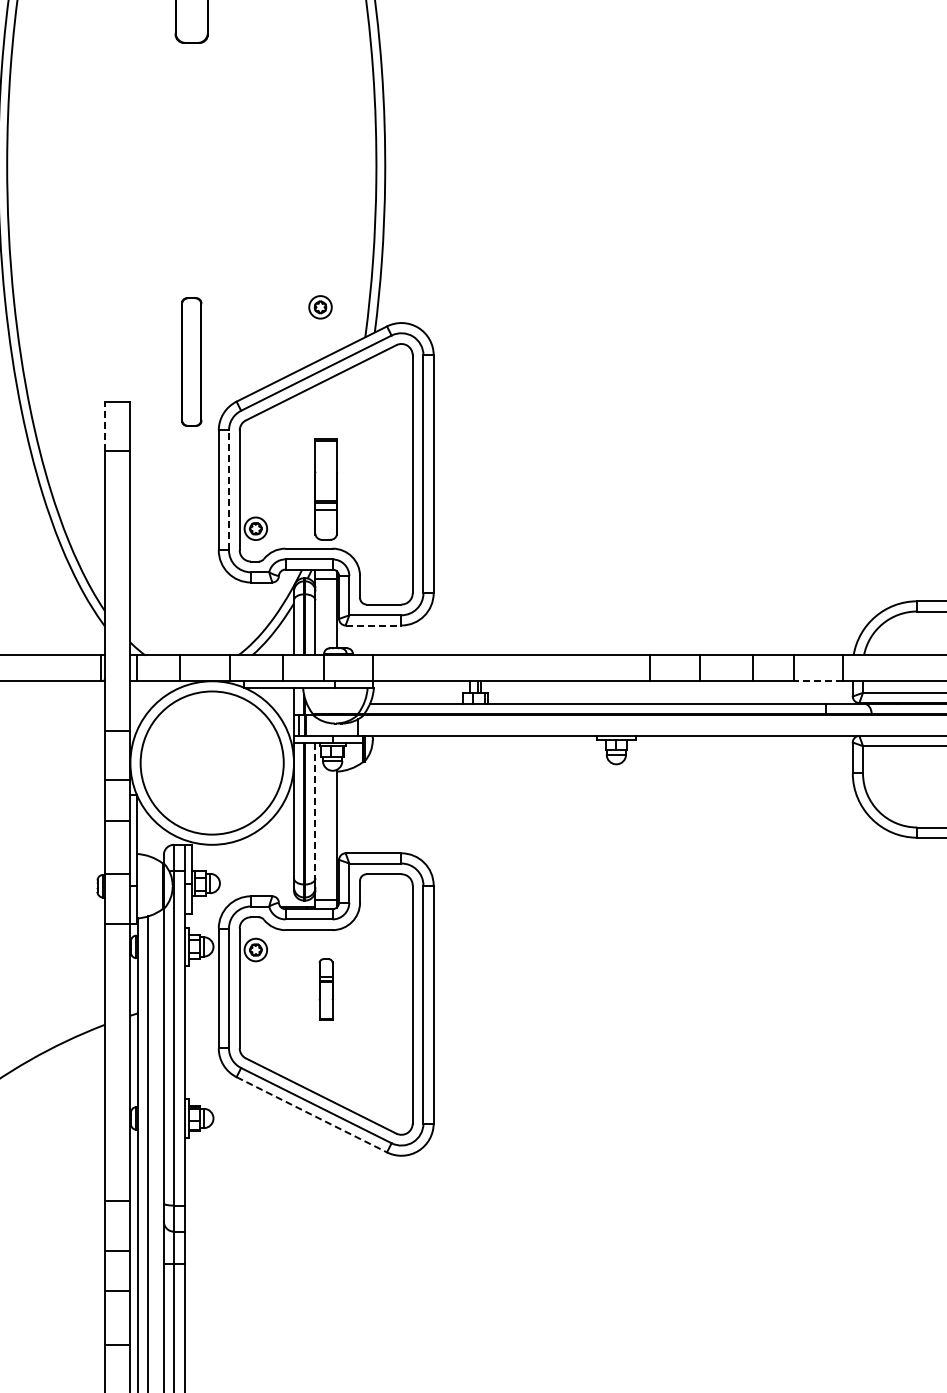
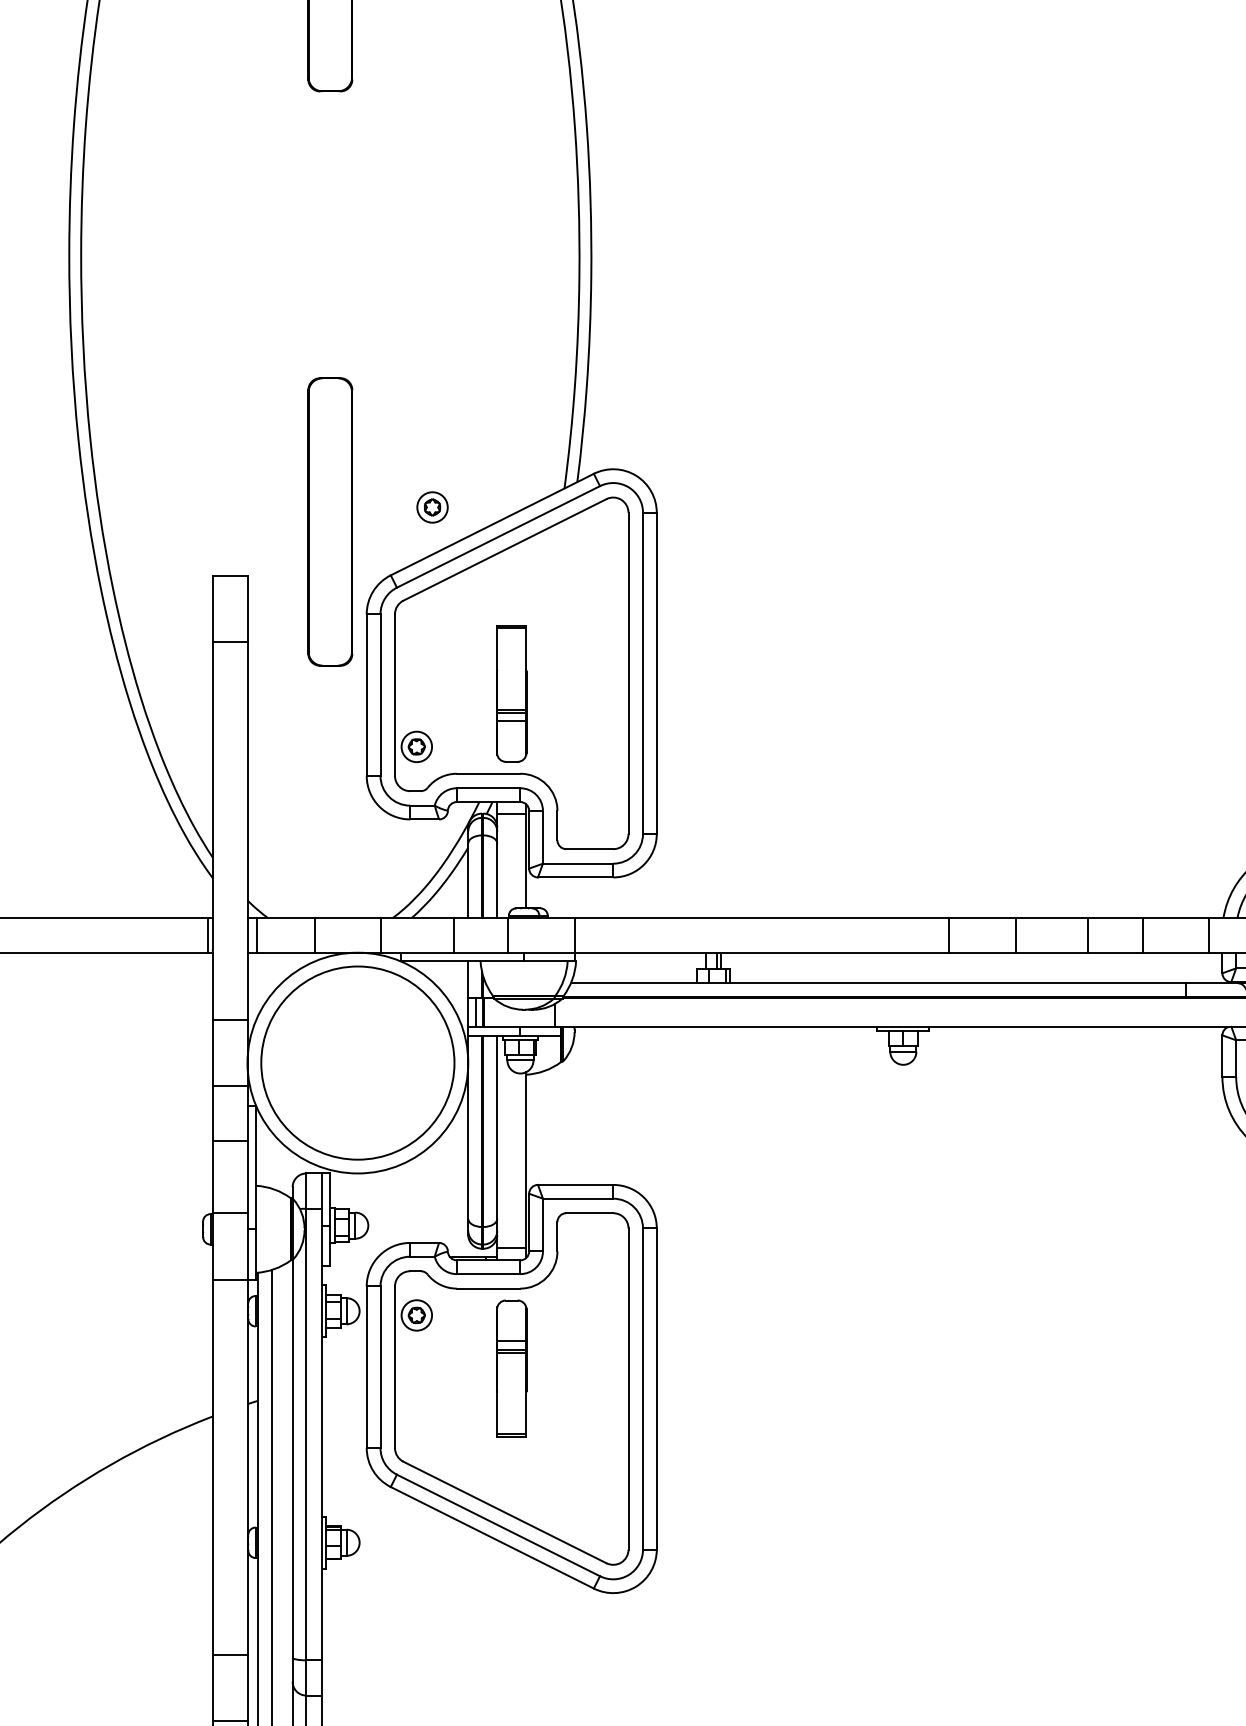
part: (320, 307) -> (432, 507), moved
part: (191, 361) -> (329, 521), size x1.67
line: (104, 426) -> (212, 608), dashed -> solid
line: (228, 490) -> (379, 695), dashed -> solid
line: (373, 625) -> (575, 877), dashed -> solid
line: (818, 681) -> (1176, 953), dashed -> solid
line: (315, 810) -> (497, 1127), dashed -> solid
part: (325, 989) -> (510, 1368), size x1.67
line: (312, 1115) -> (493, 1538), dashed -> solid

